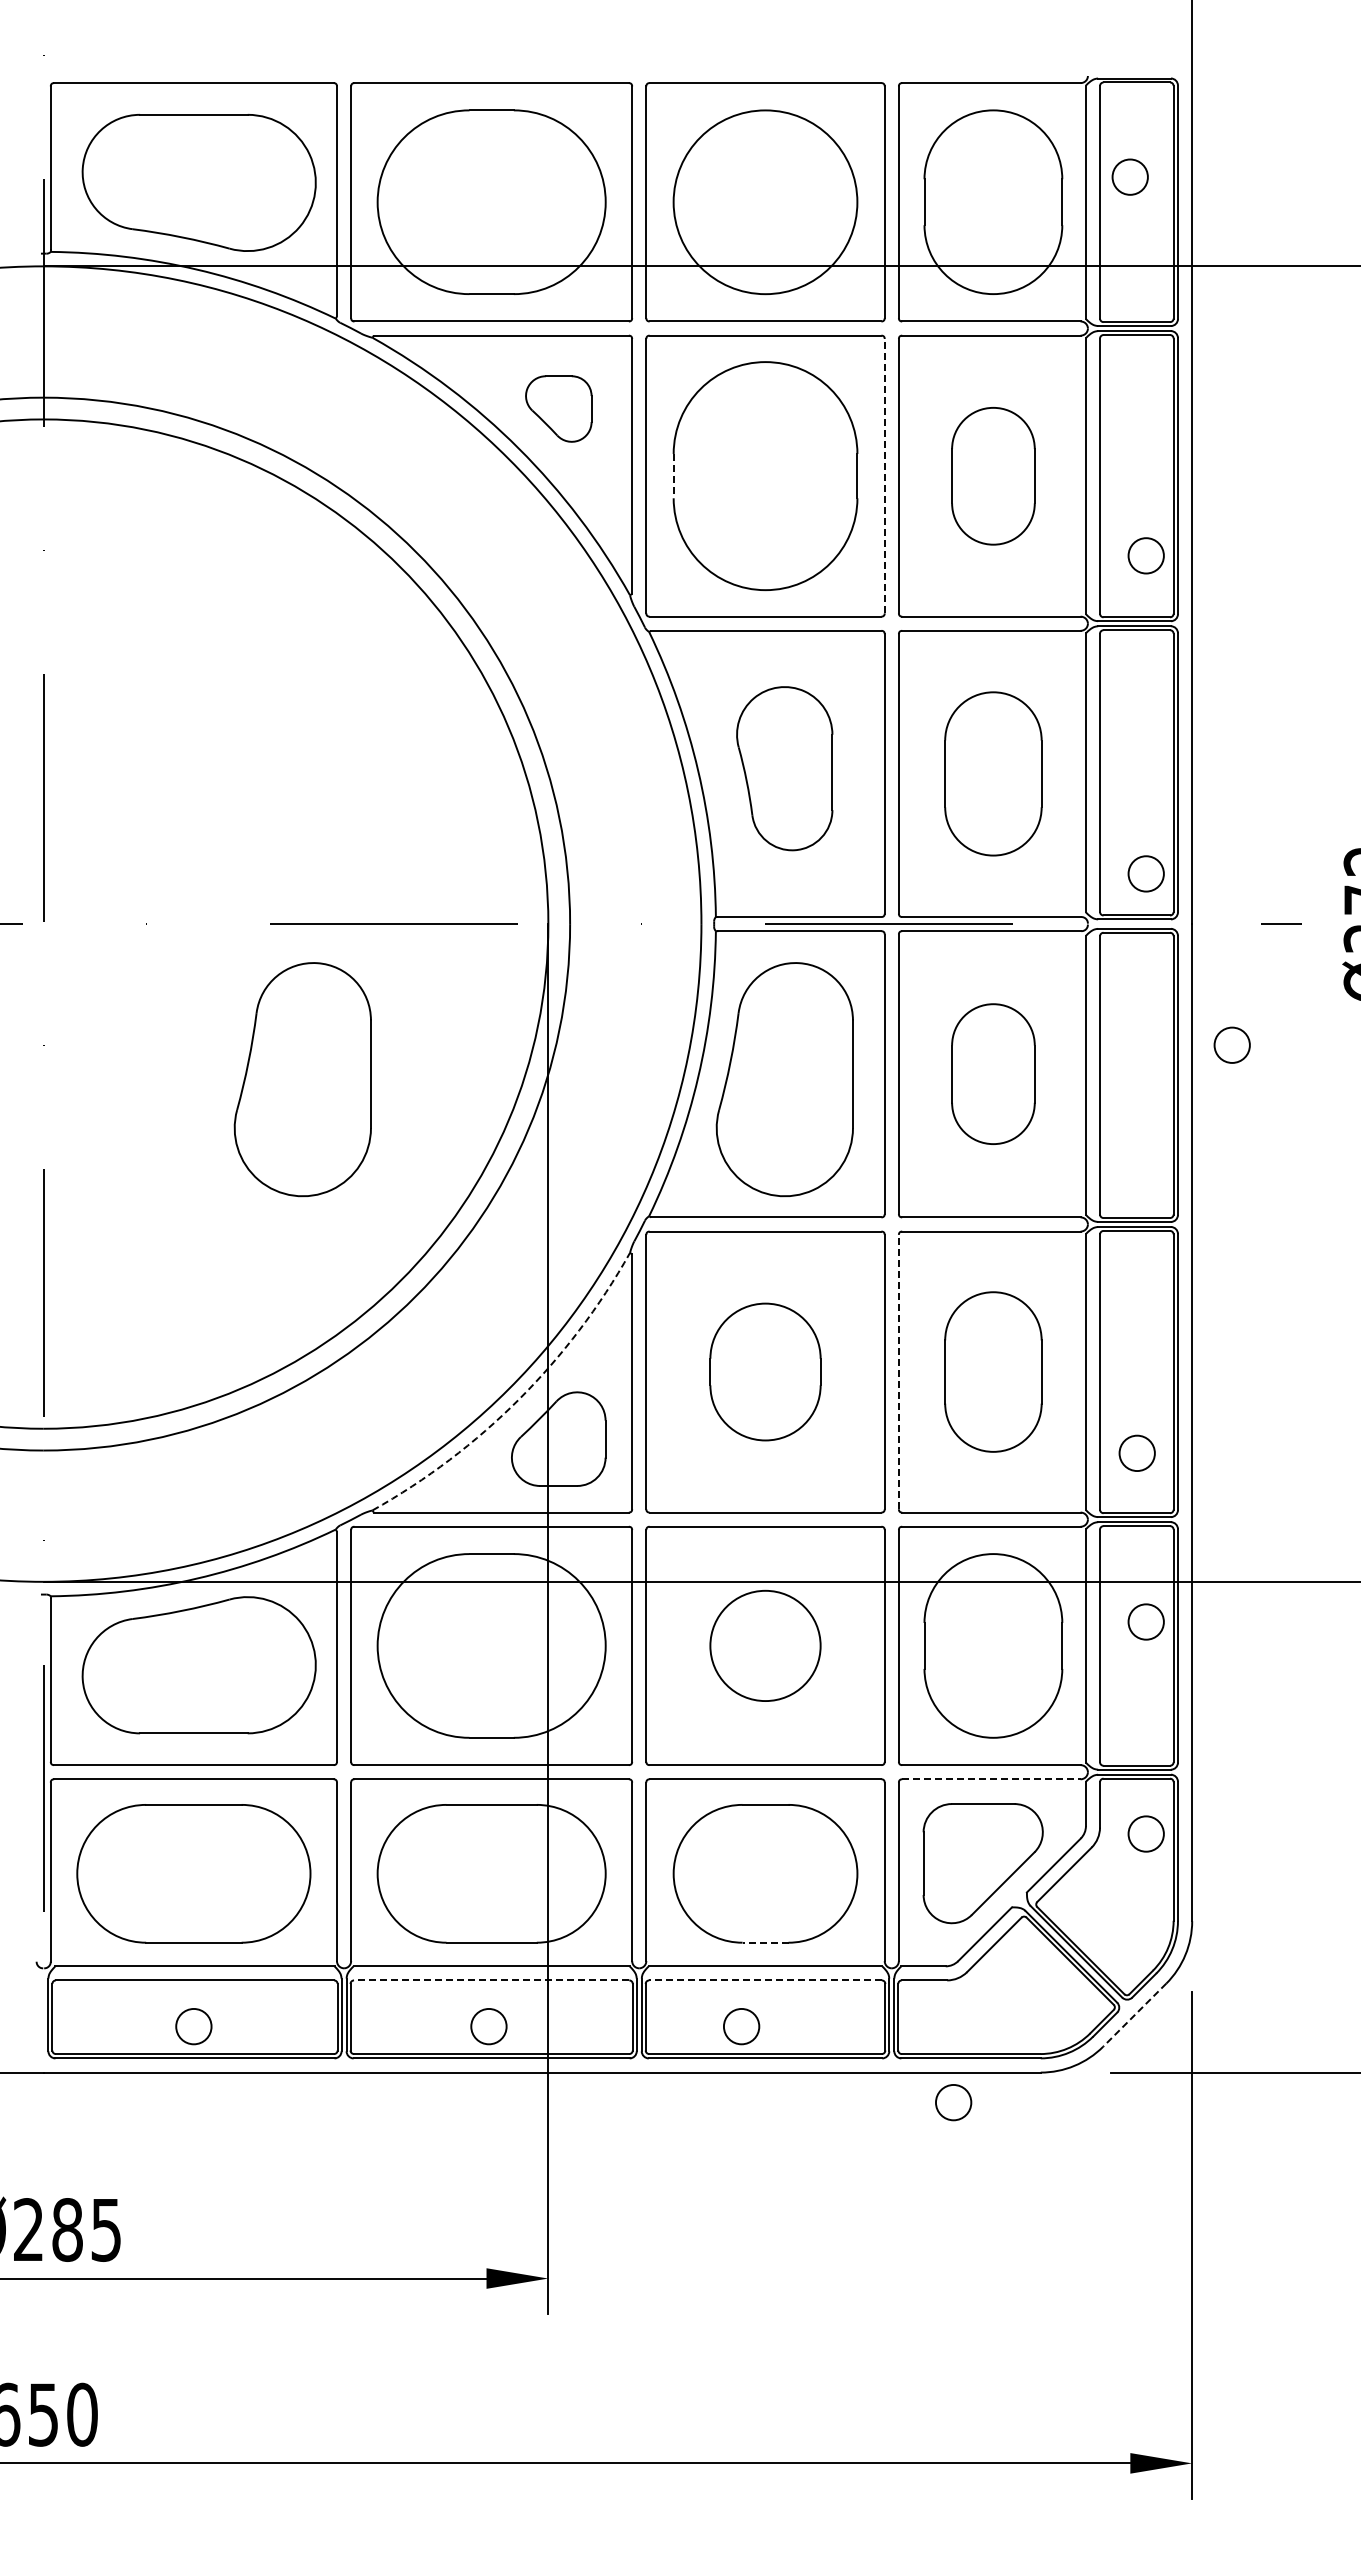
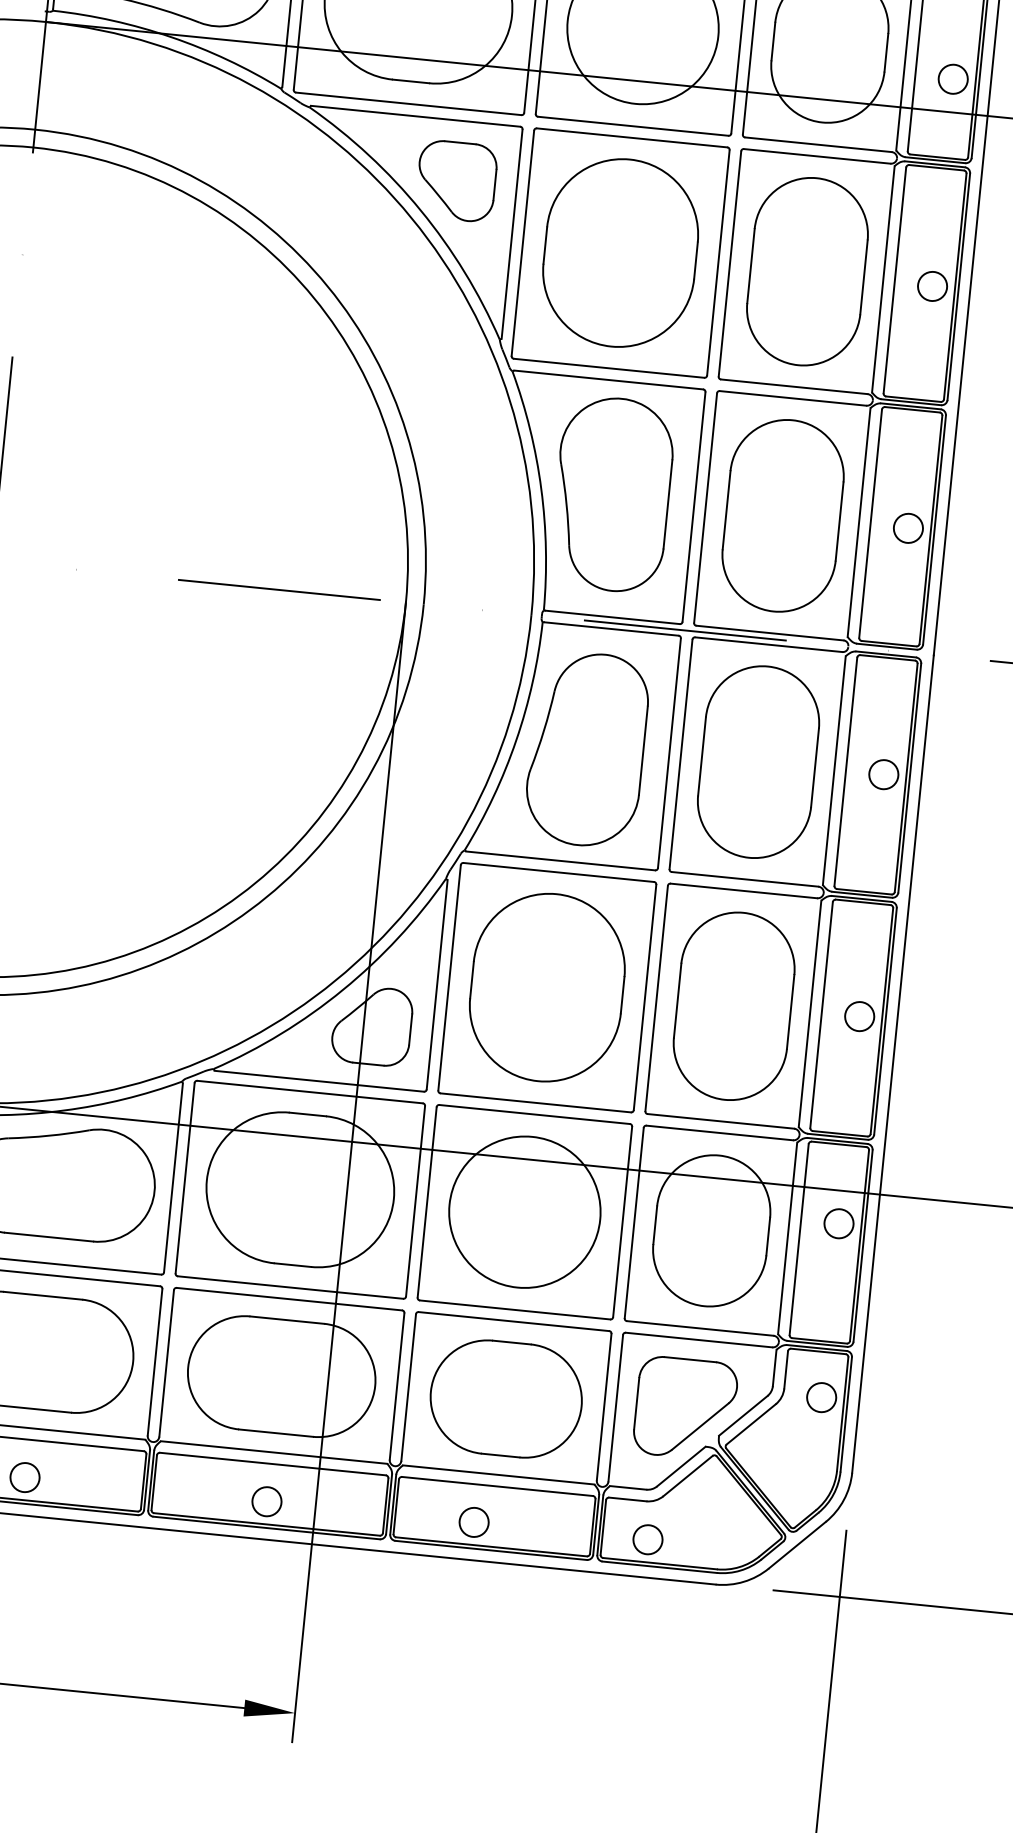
circle: (1129, 176) -> (952, 78), moved
part: (558, 408) -> (456, 180), size x1.43
line: (884, 475) -> (718, 262), dashed -> solid
line: (673, 476) -> (545, 245), dashed -> solid
part: (993, 476) -> (807, 272), size x1.67
circle: (1145, 555) -> (931, 286), moved
part: (784, 768) -> (612, 494), size x1.43
part: (993, 773) -> (783, 515), size x1.43
circle: (1145, 873) -> (907, 527), moved
circle: (1231, 1044) -> (883, 773), moved
part: (993, 1073) -> (758, 761), size x1.67
part: (302, 1079) -> (191, 709), removed
part: (765, 1371) -> (547, 987), size x1.67
line: (898, 1371) -> (656, 998), dashed -> solid
part: (993, 1371) -> (734, 1005), size x1.43
arc: (519, 1399) -> (343, 990), dashed -> solid
circle: (1136, 1452) -> (859, 1015), moved
circle: (765, 1645) -> (524, 1211), size x1.67
line: (991, 1779) -> (699, 1340), dashed -> solid
line: (765, 1942) -> (500, 1455), dashed -> solid
line: (491, 1980) -> (272, 1464), dashed -> solid
line: (765, 1980) -> (497, 1486), dashed -> solid
line: (1134, 2015) -> (797, 1545), dashed -> solid
circle: (953, 2102) -> (647, 1539), moved

